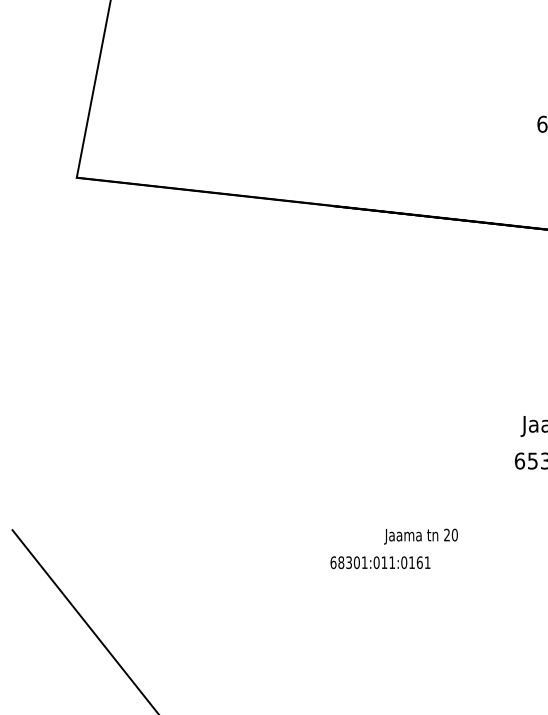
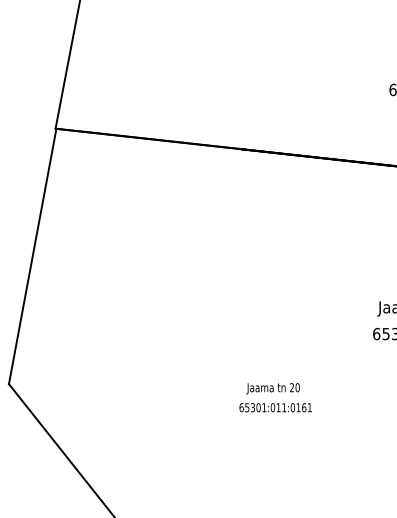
line: (44, 353) -> (32, 256), added
text: (420, 536) -> (272, 388), moved
text: (341, 562) -> (247, 407), 68301:011:0161 -> 65301:011:0161

